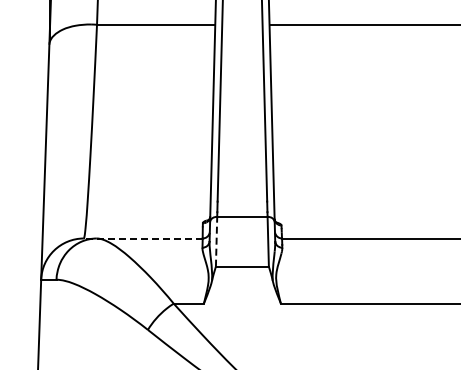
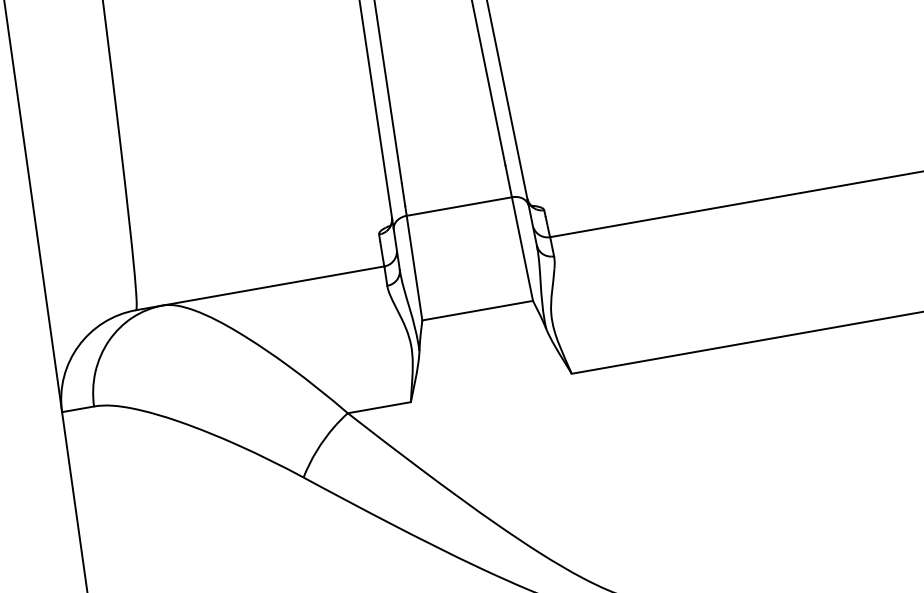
line: (142, 238) -> (258, 288), dashed -> solid
line: (216, 241) -> (414, 267), dashed -> solid

